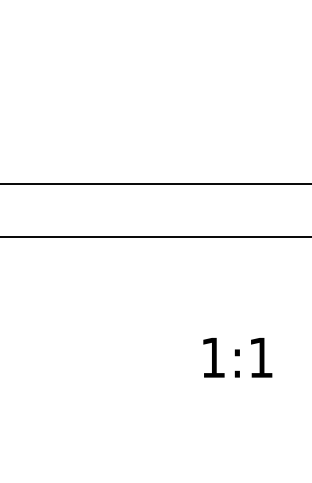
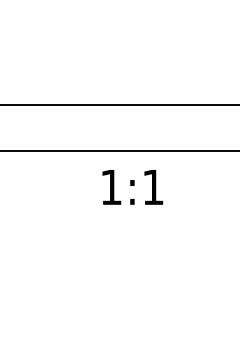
text: (237, 357) -> (132, 187), moved

